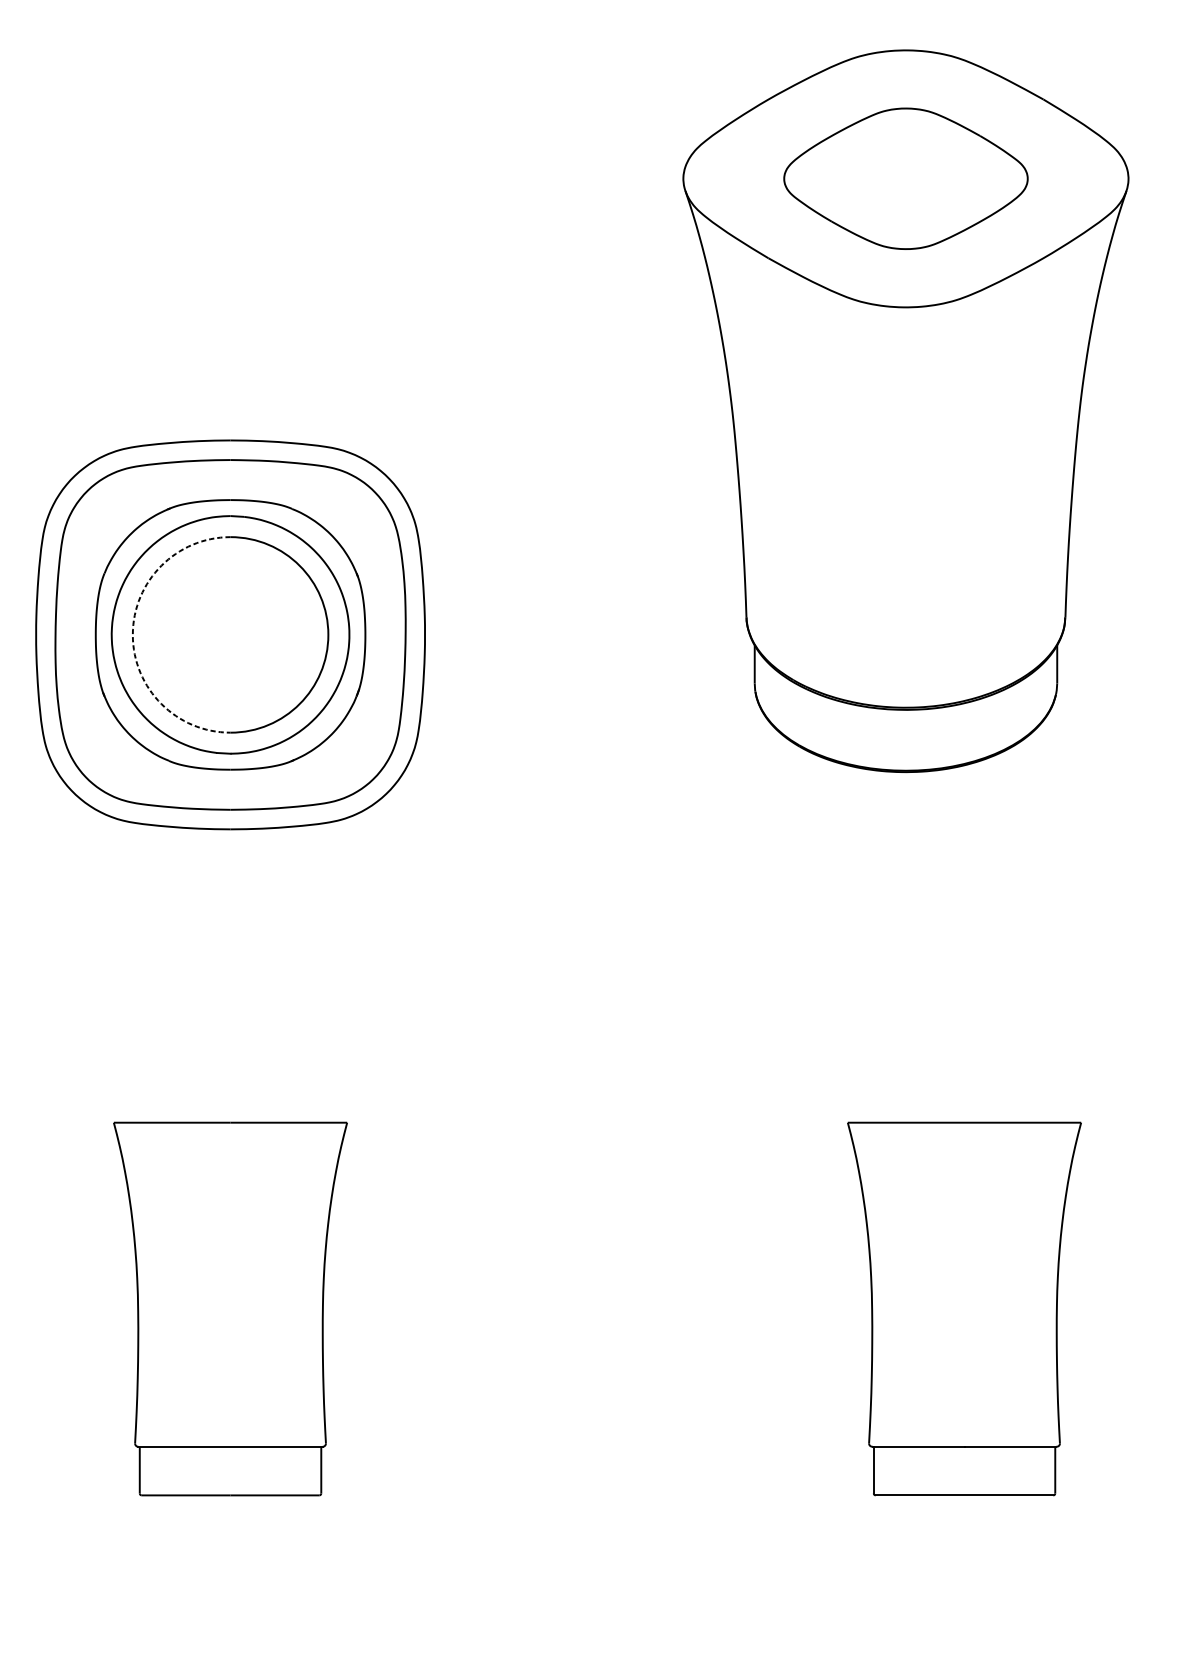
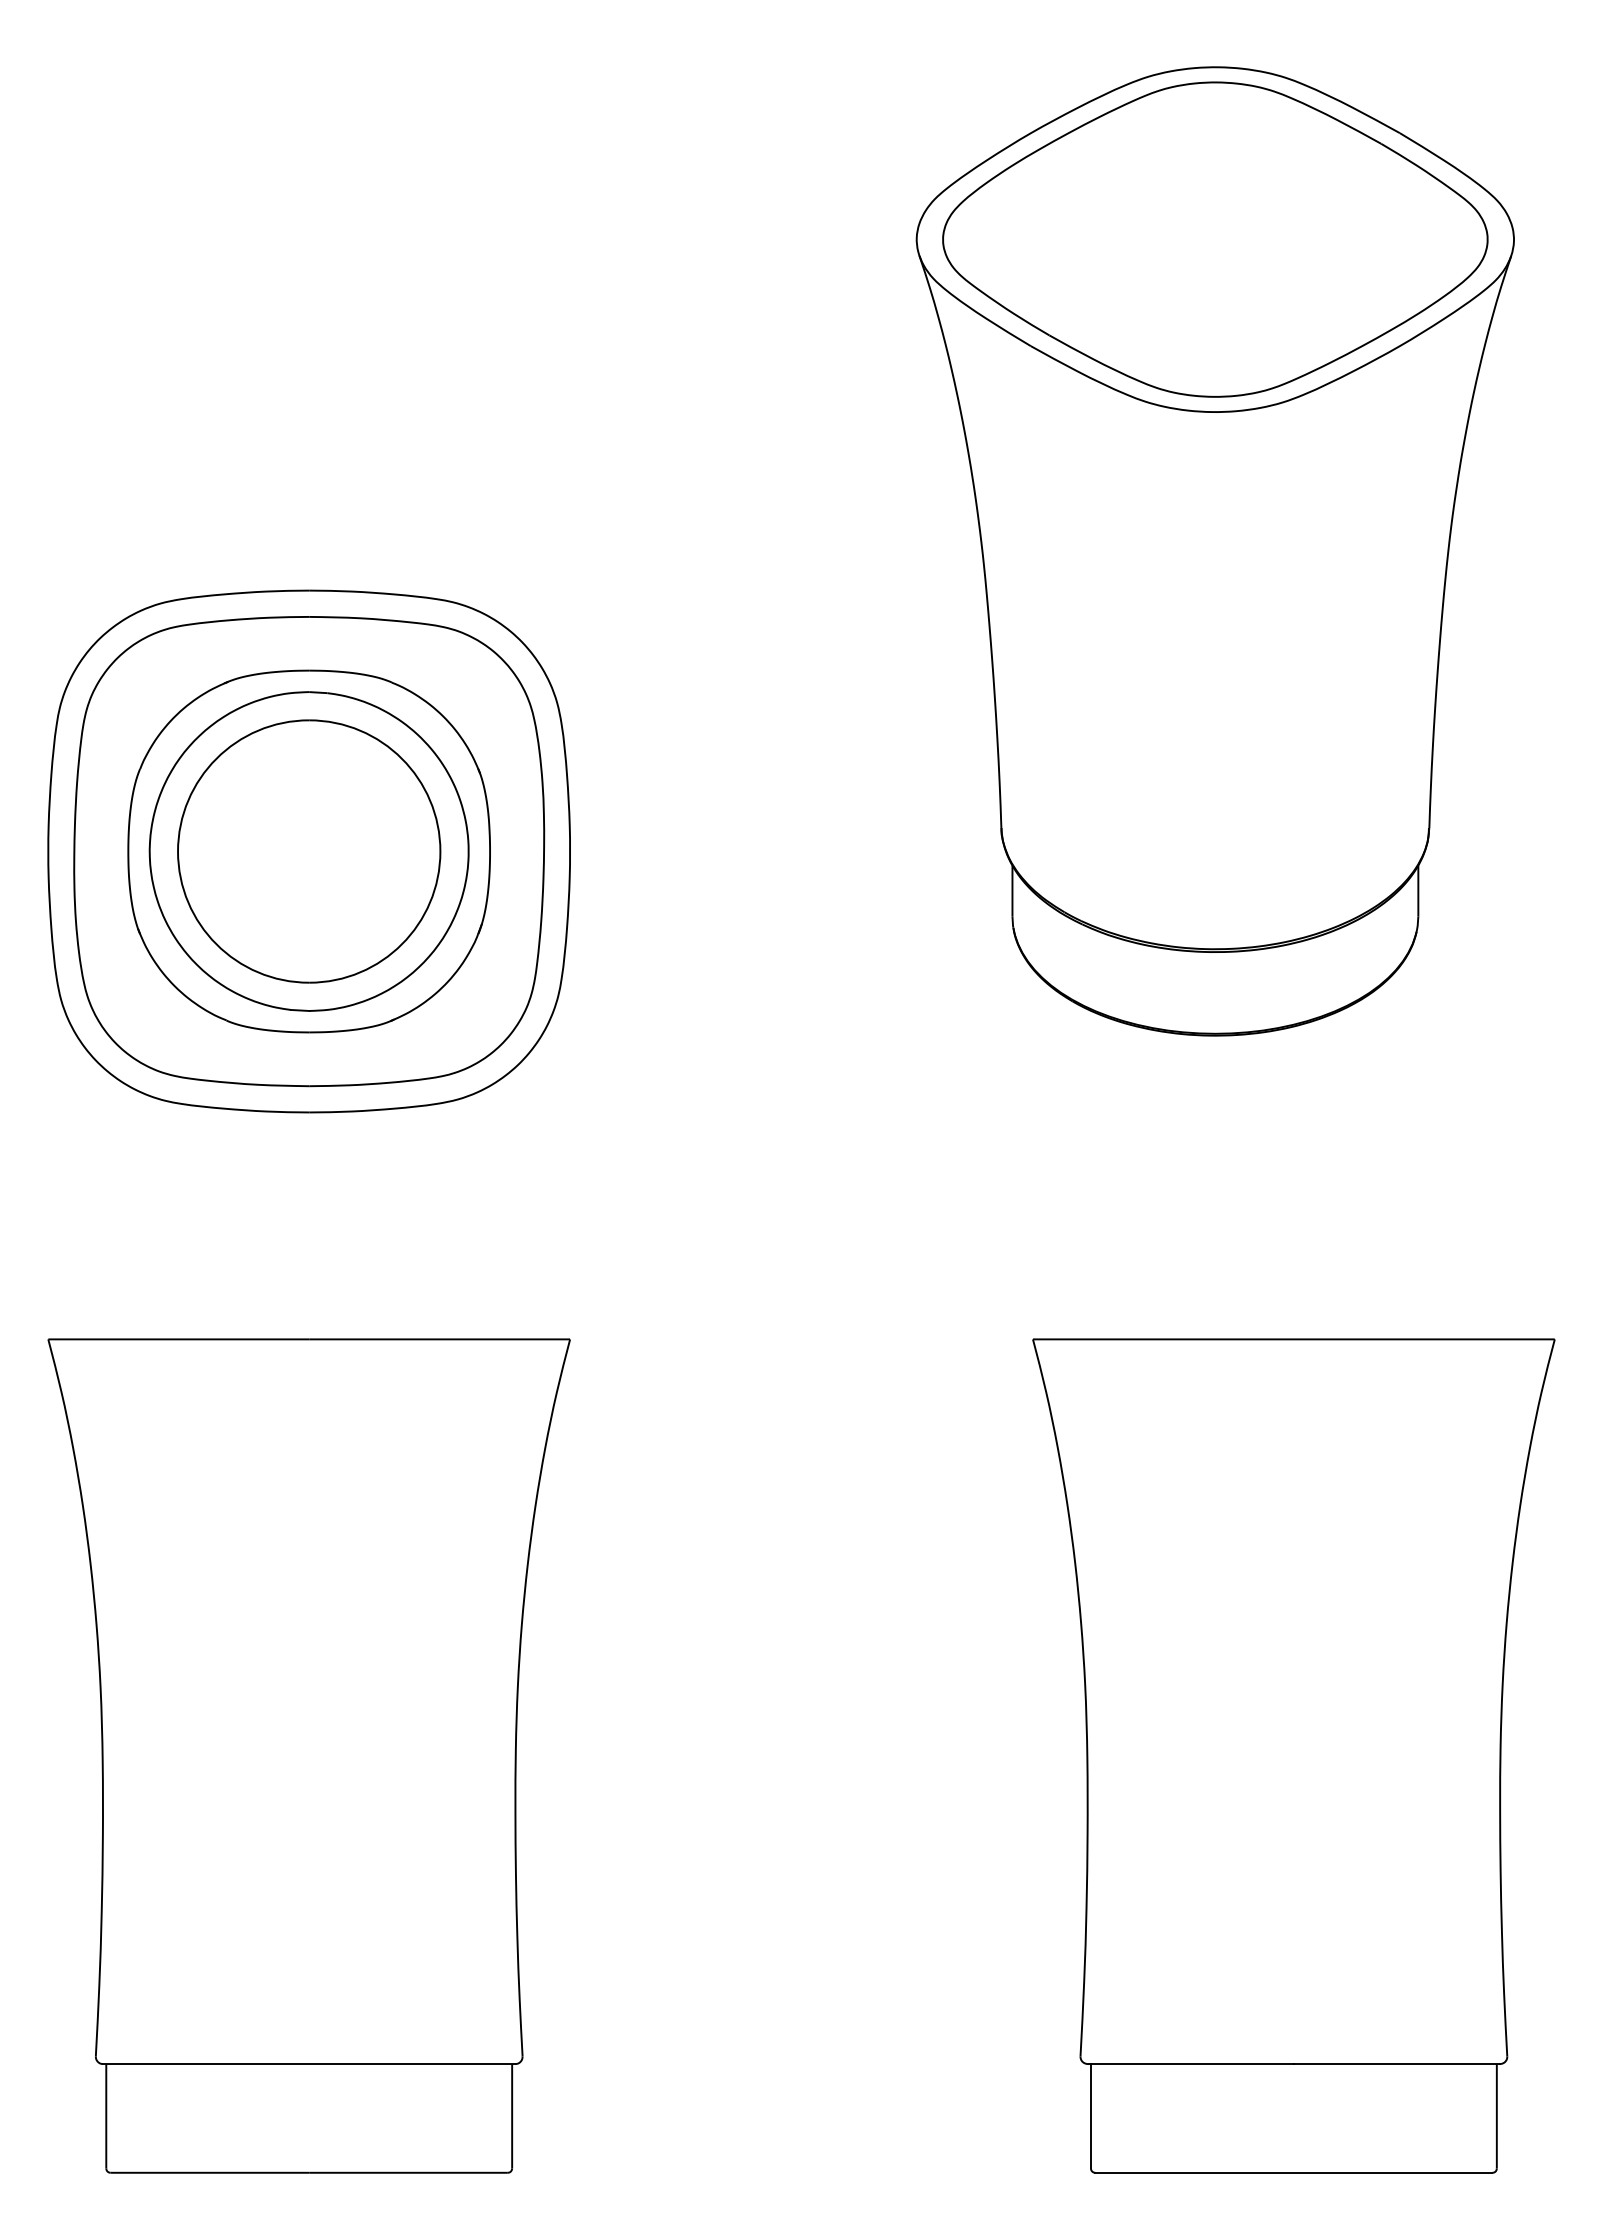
part: (906, 178) -> (1215, 239), size x1.67
arc: (133, 634) -> (178, 851), dashed -> solid
part: (230, 1308) -> (308, 1755), size x1.67
part: (964, 1308) -> (1293, 1755), size x1.67

